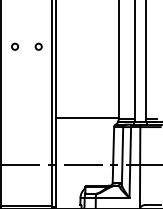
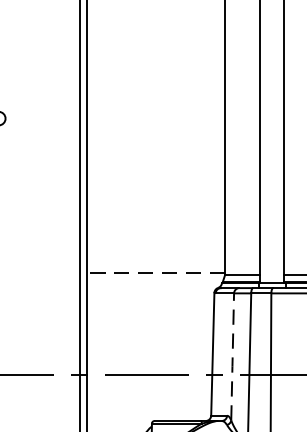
circle: (38, 46) -> (49, 117), removed
line: (87, 117) -> (156, 272), solid -> dashed
line: (122, 156) -> (232, 357), solid -> dashed

